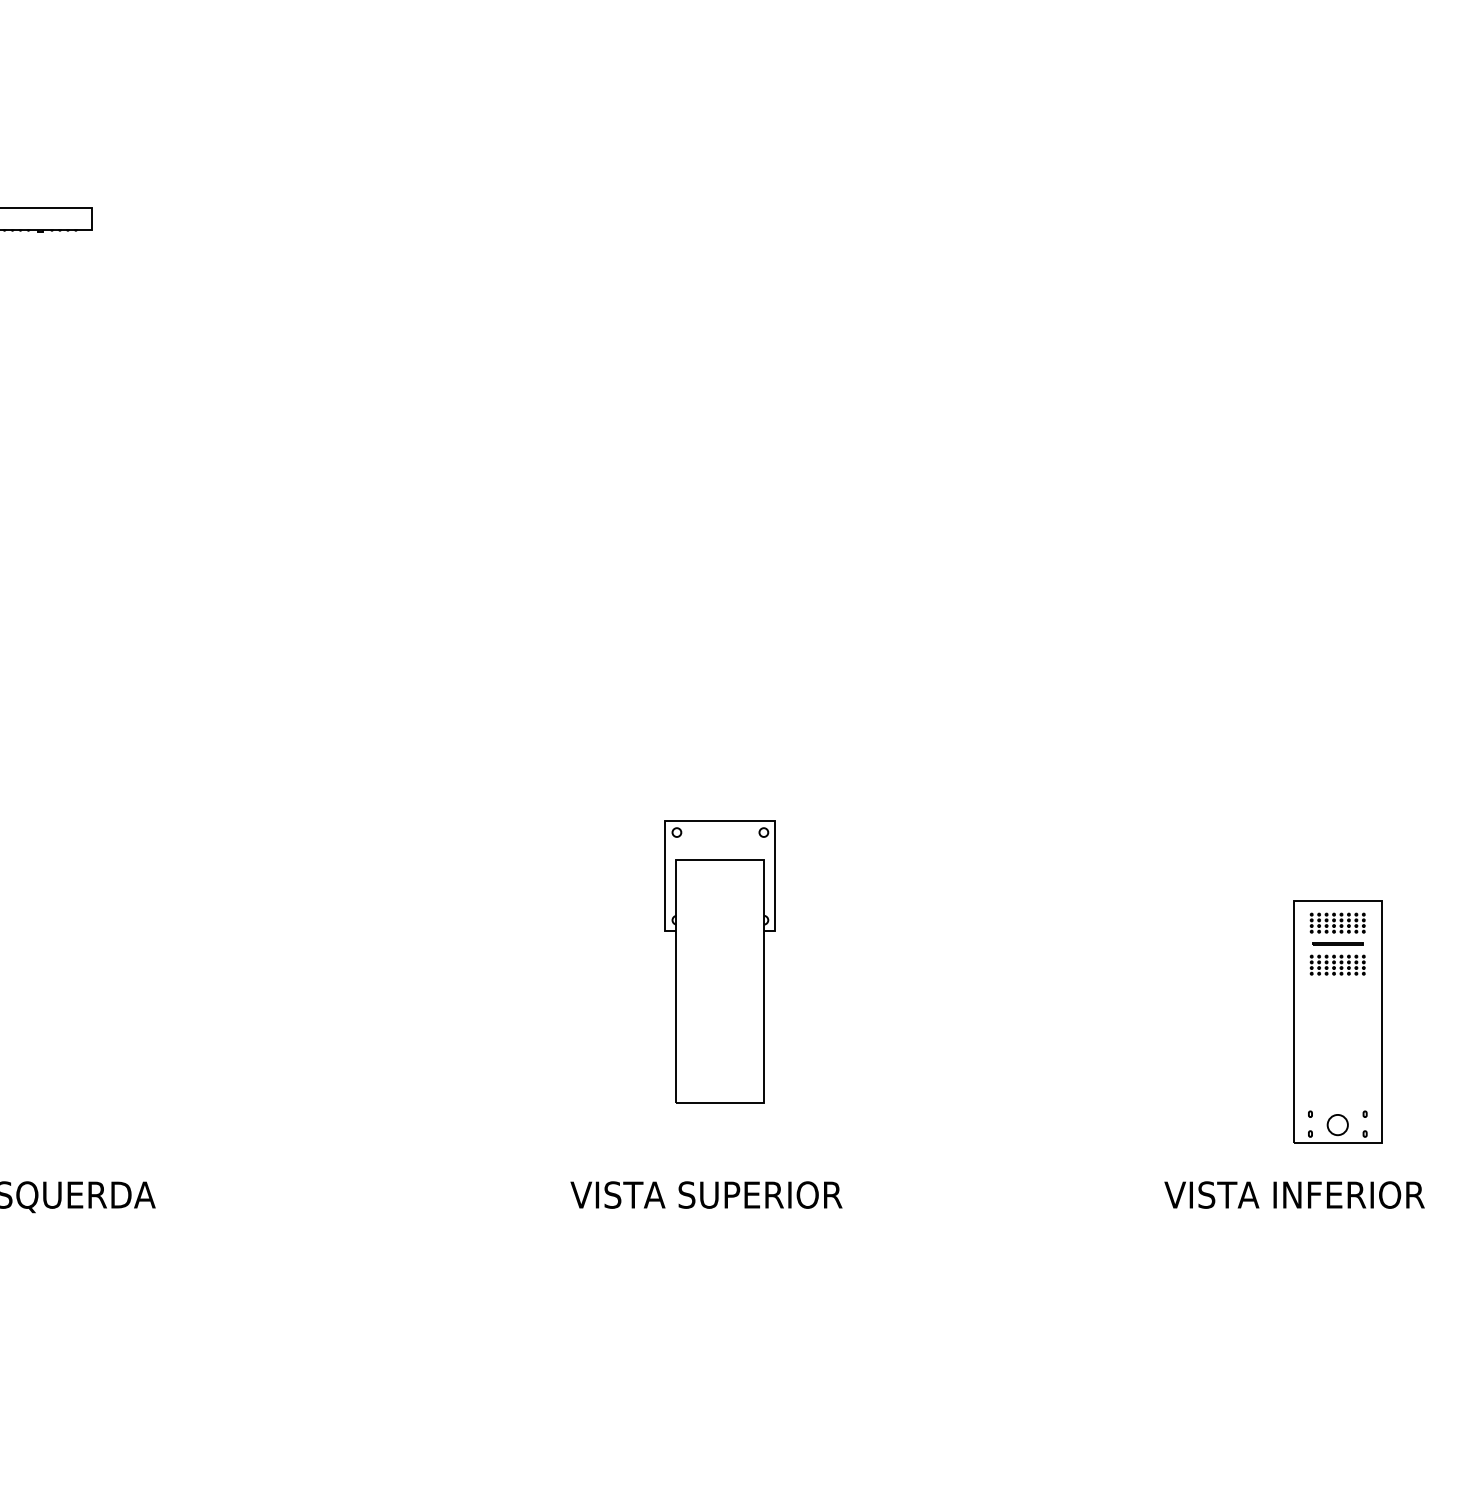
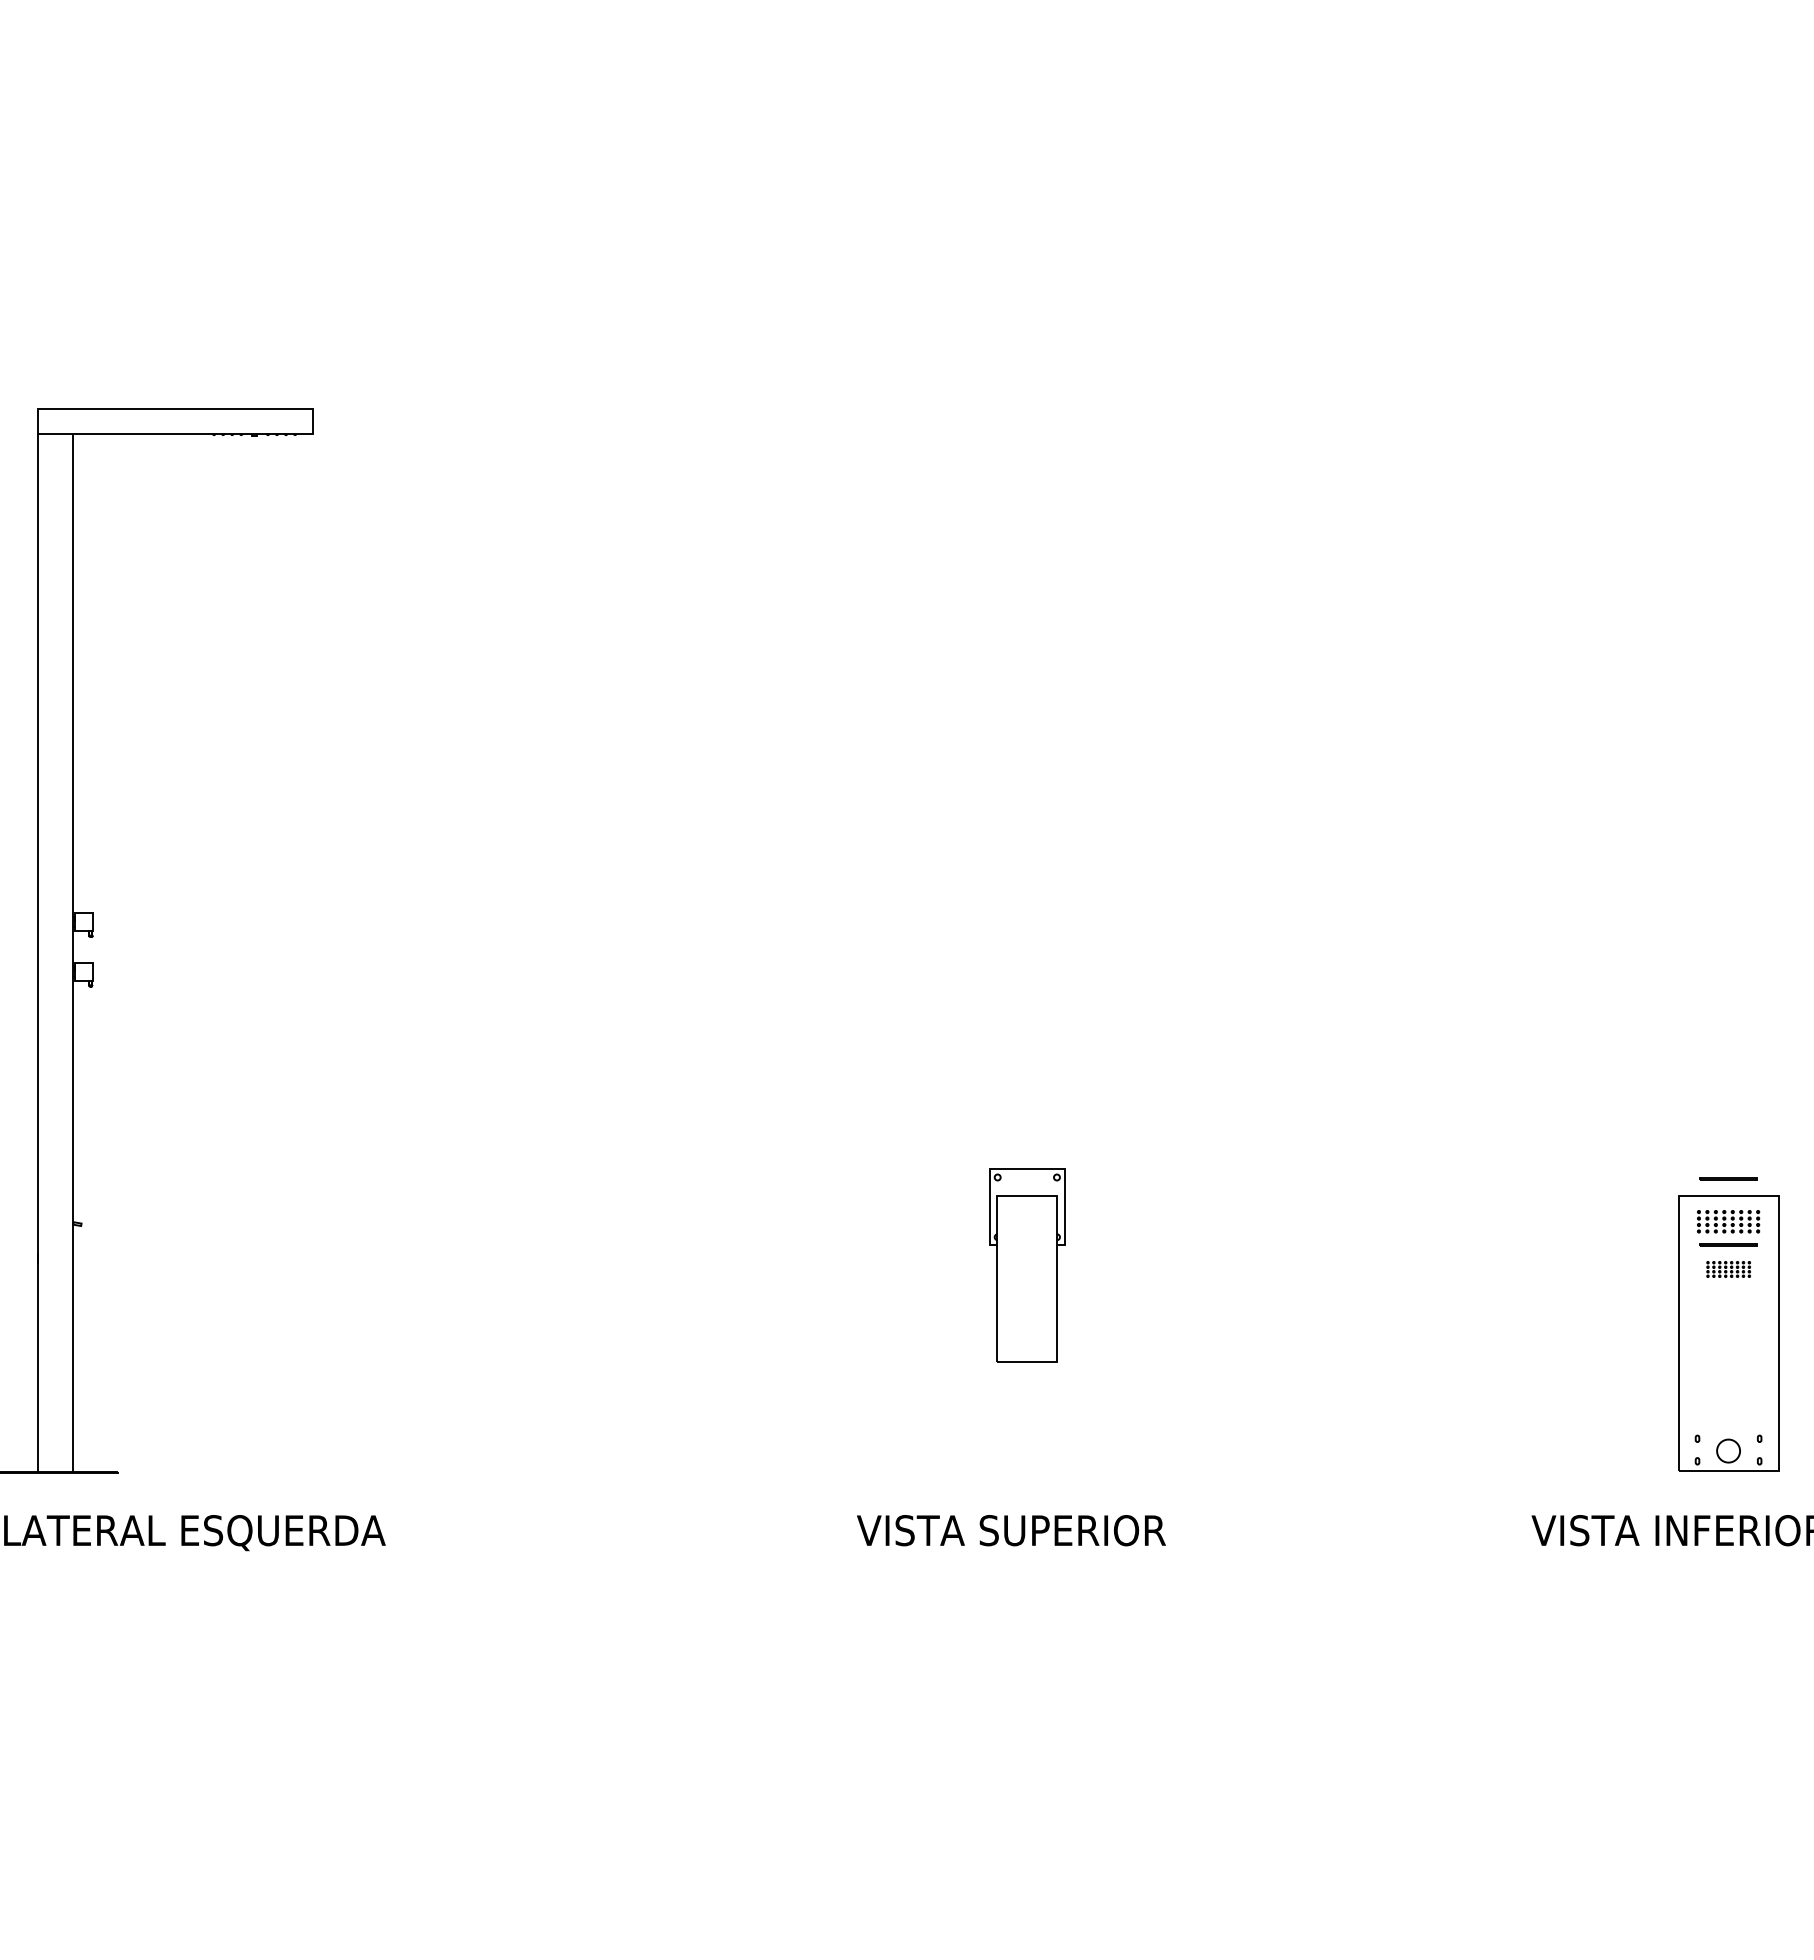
line: (1337, 885) -> (1728, 1178), added
part: (720, 961) -> (1027, 1265), size x0.6
part: (1337, 965) -> (1728, 1269), size x0.7

